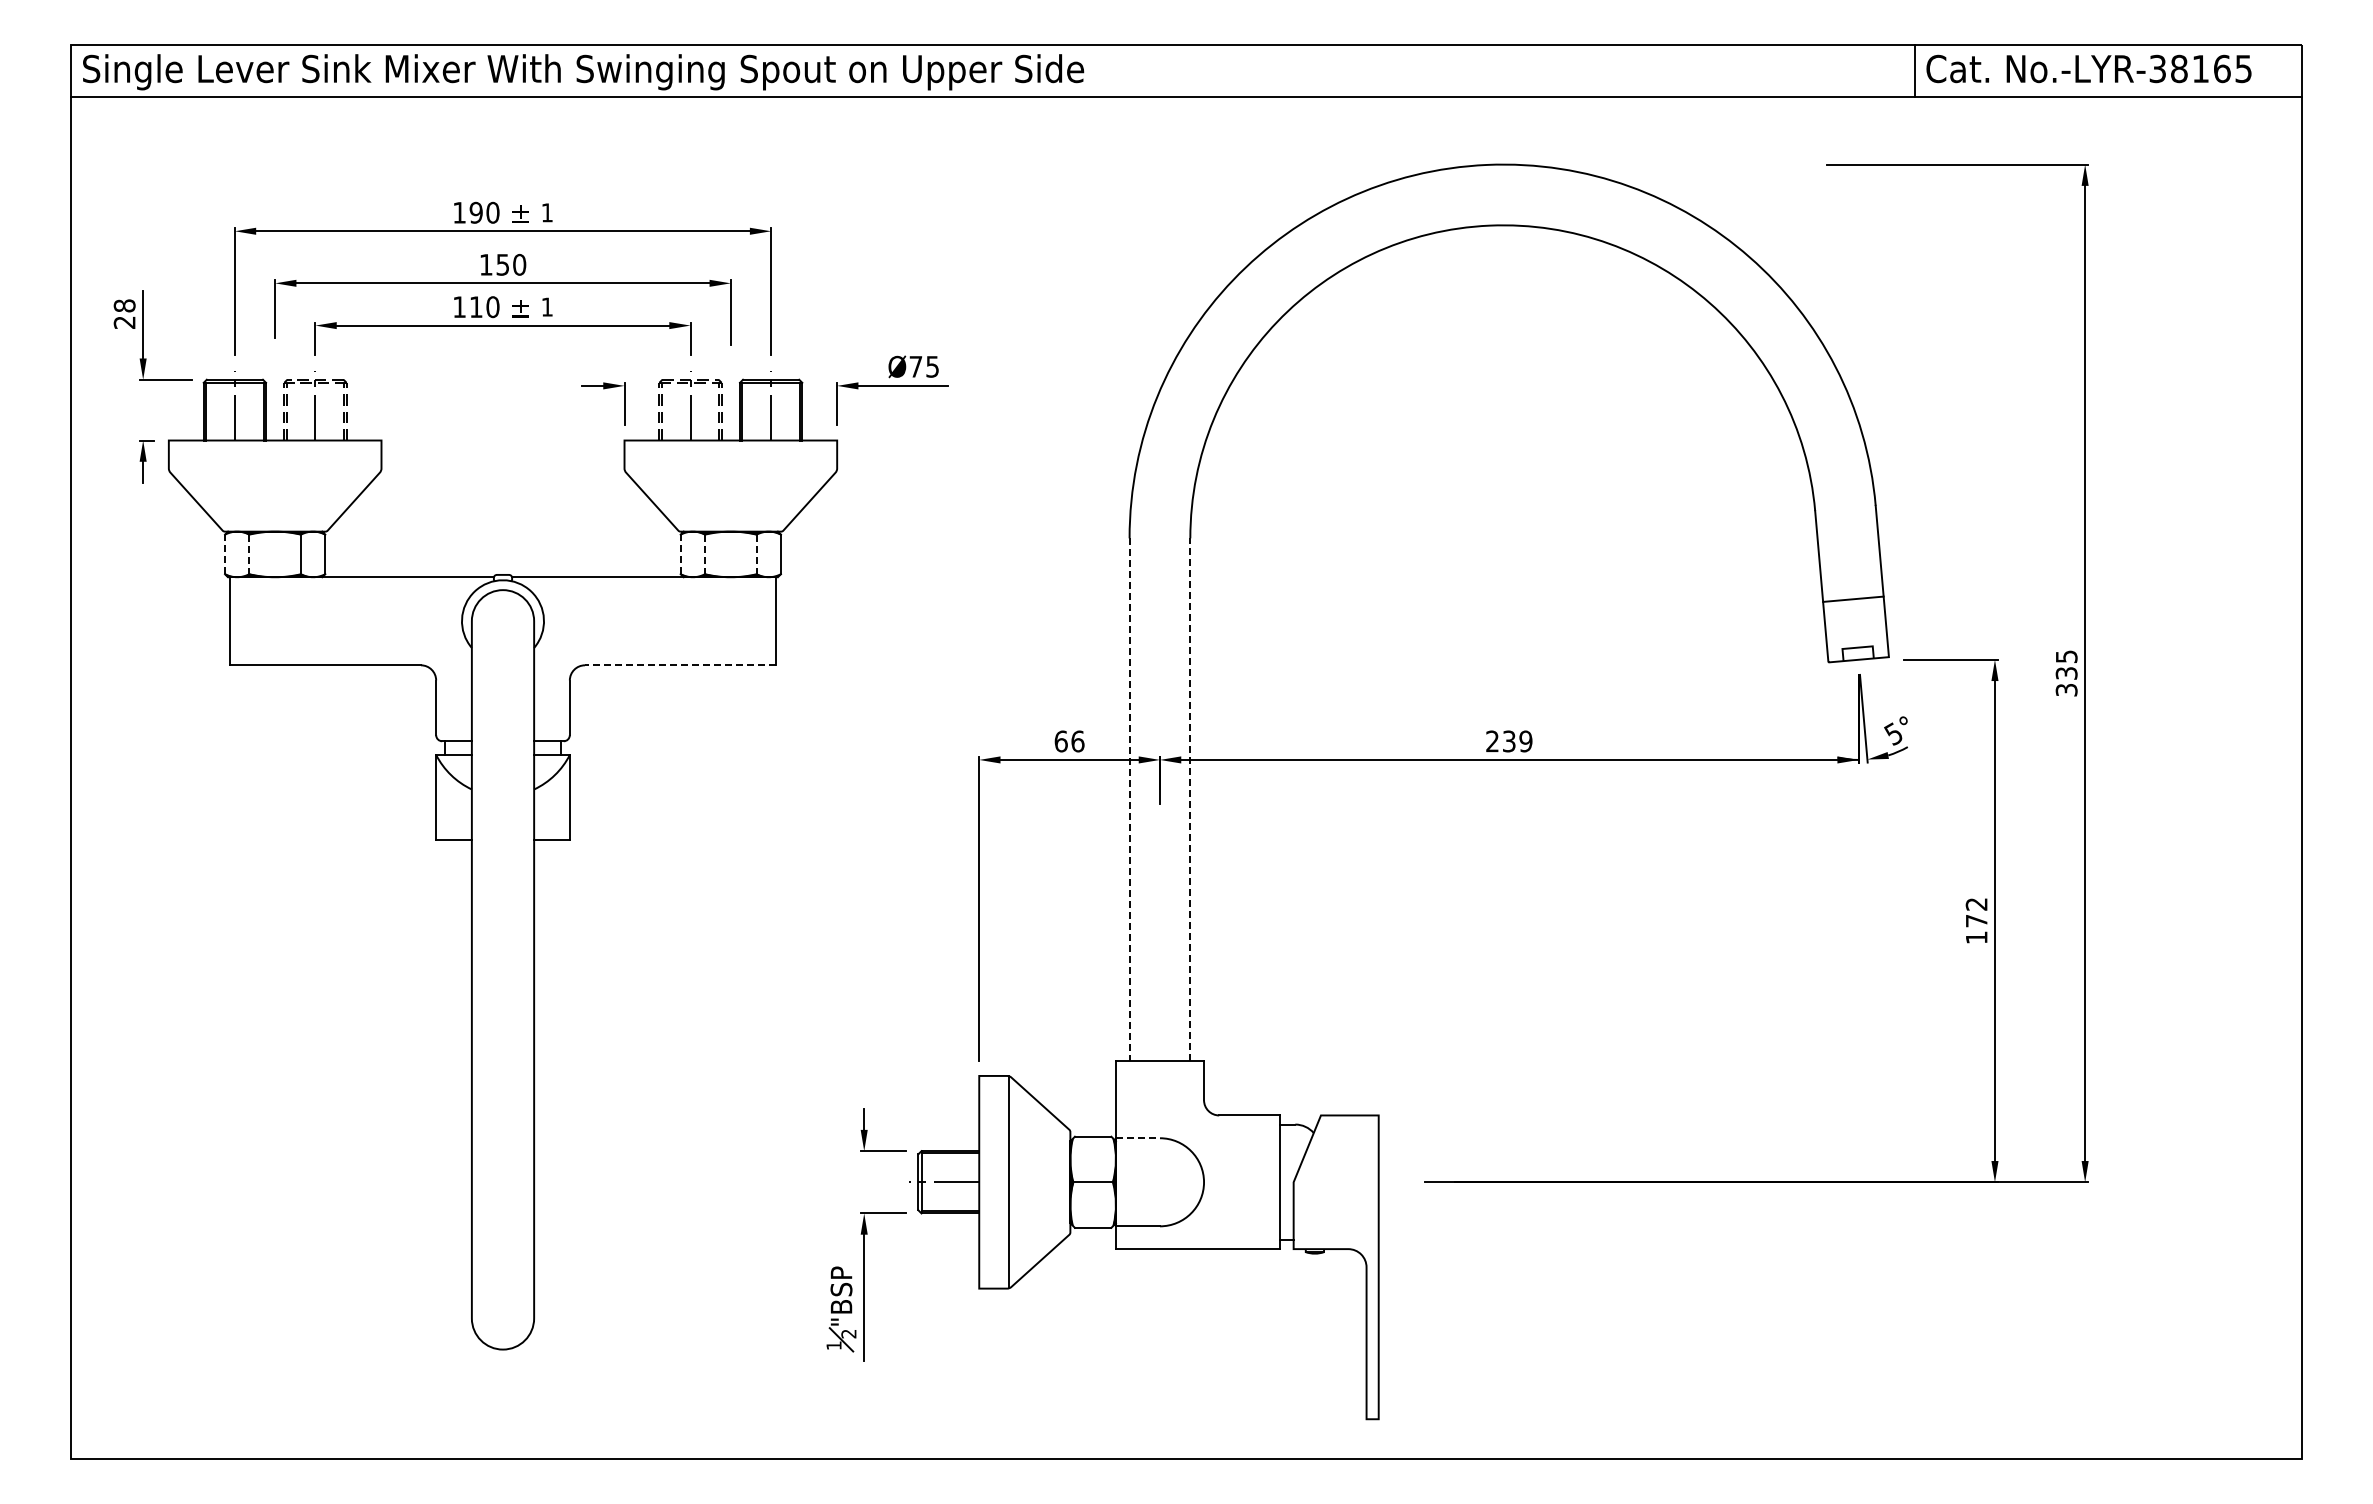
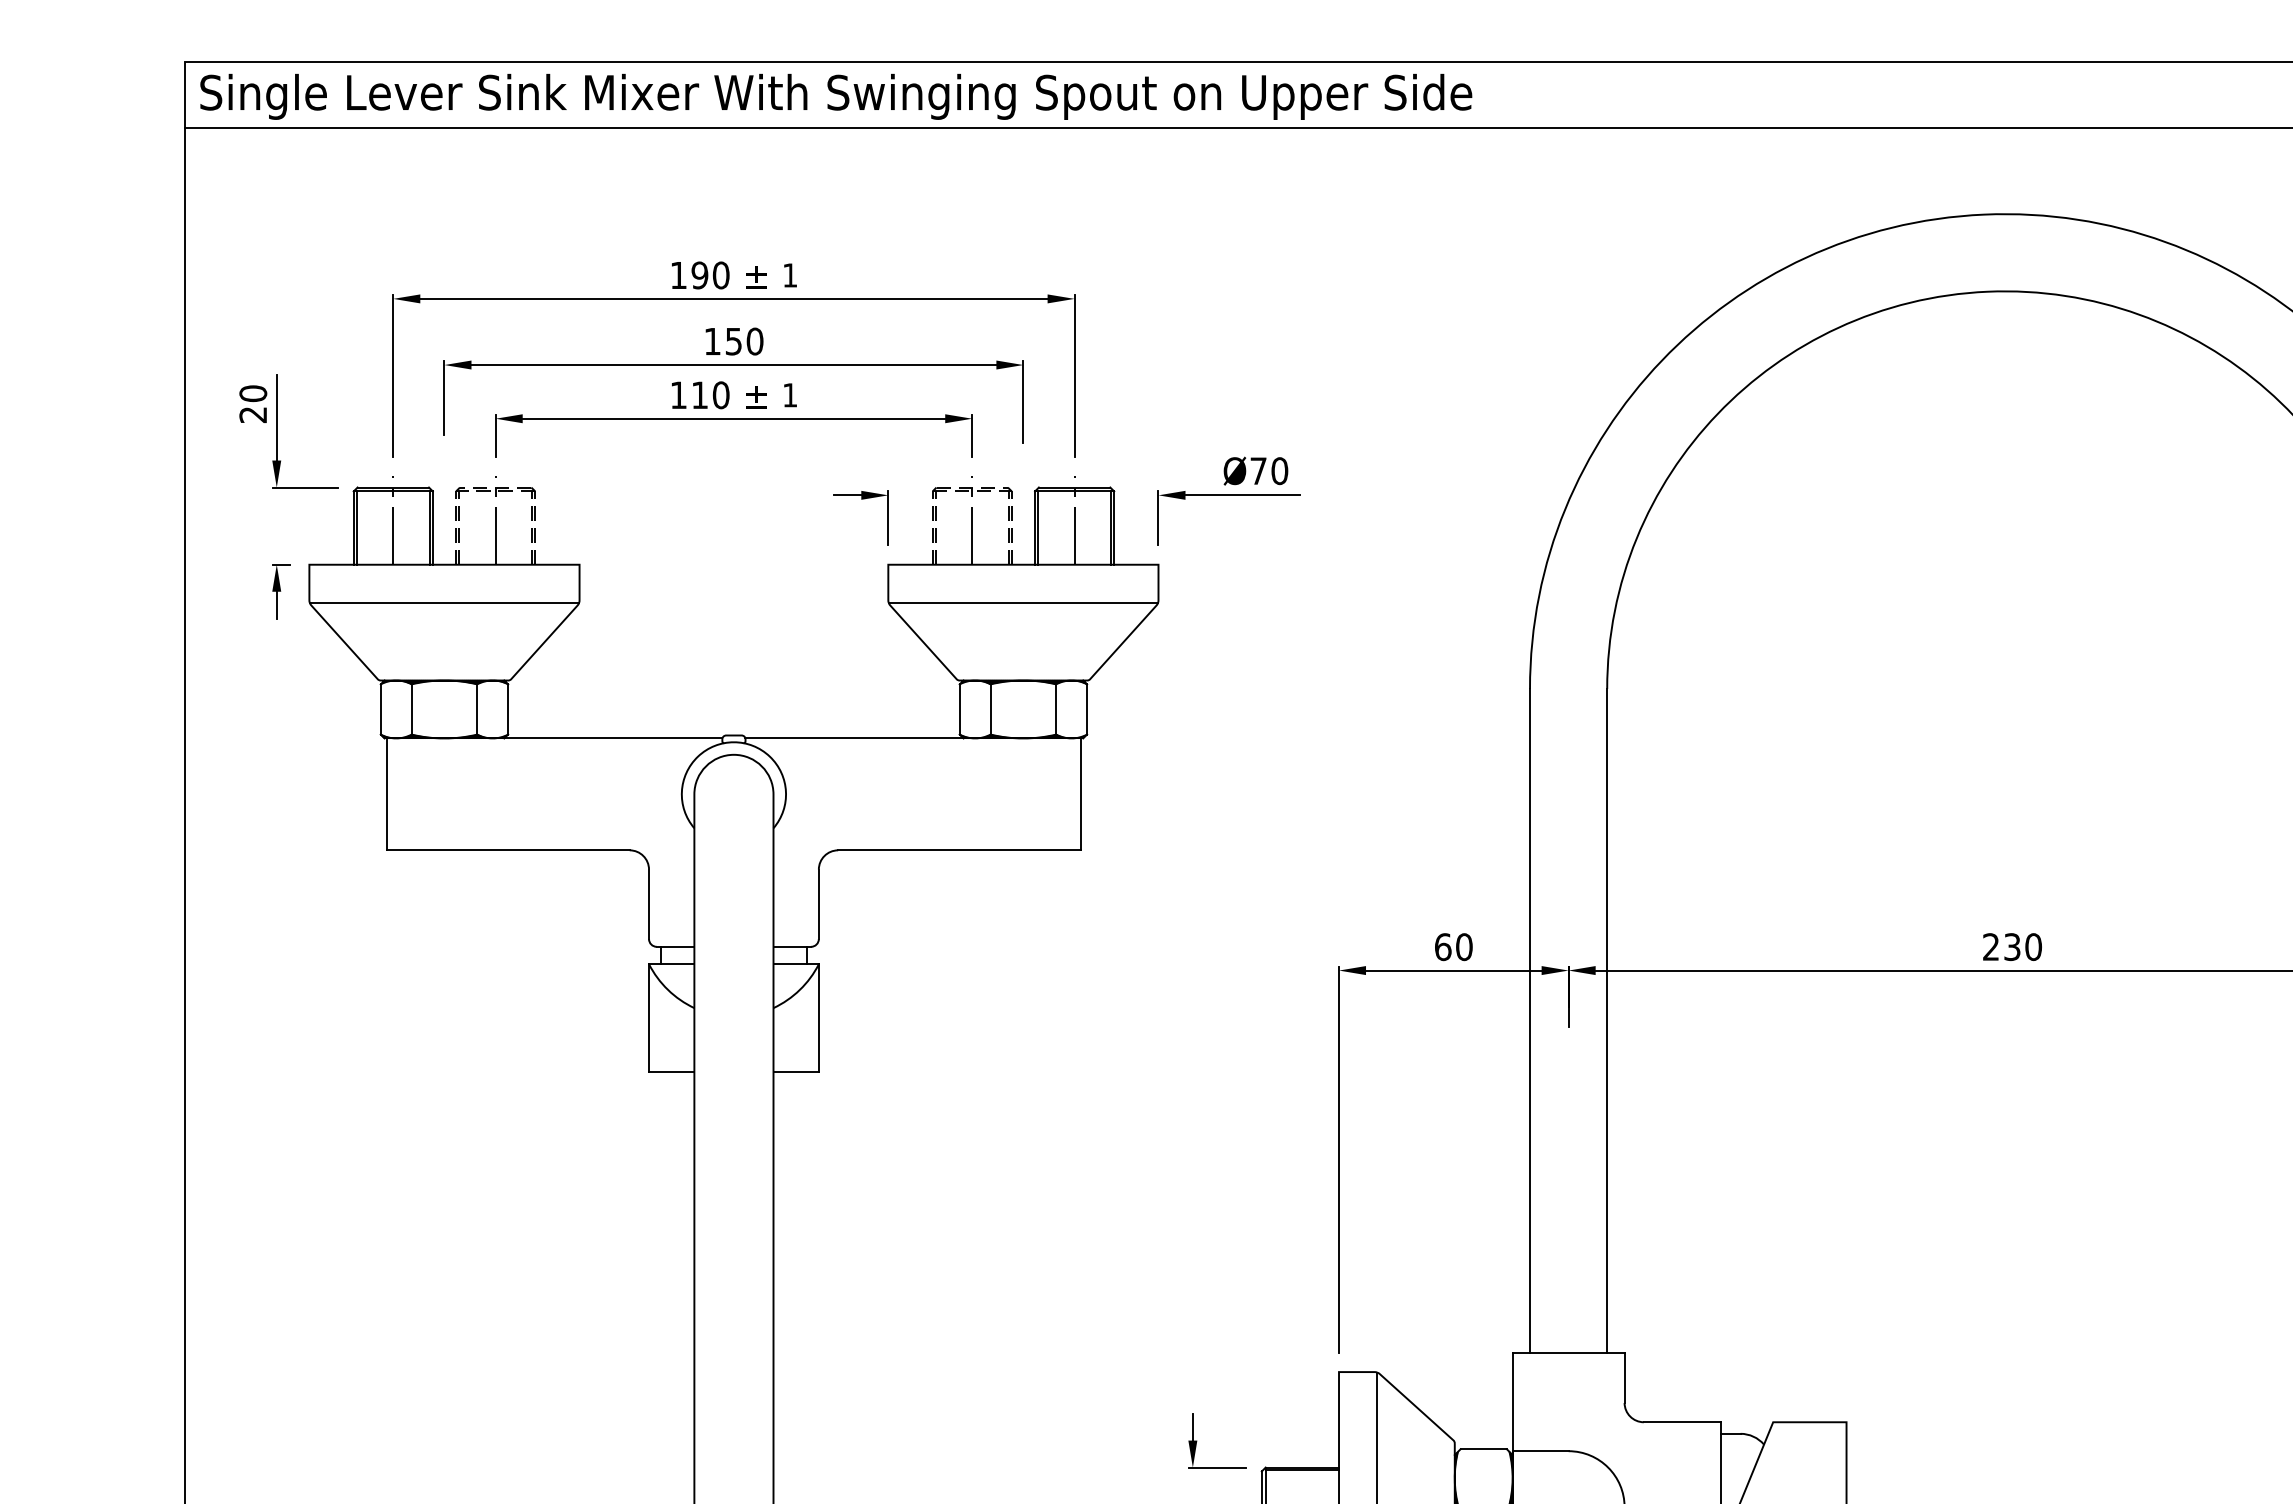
text: (124, 305) -> (253, 393), 28 -> 20
text: (932, 366) -> (1279, 470), Ø75 -> Ø70
line: (275, 470) -> (444, 602), added
line: (730, 470) -> (1022, 602), added
line: (225, 554) -> (381, 709), dashed -> solid
line: (249, 554) -> (411, 709), dashed -> solid
line: (680, 554) -> (959, 709), dashed -> solid
line: (705, 554) -> (991, 709), dashed -> solid
line: (756, 554) -> (1056, 709), dashed -> solid
line: (680, 665) -> (959, 850), dashed -> solid
text: (1077, 741) -> (1463, 947), 66 -> 60
text: (1525, 741) -> (2033, 947), 239 -> 230
line: (1190, 799) -> (1607, 1020), dashed -> solid
line: (1129, 800) -> (1529, 1022), dashed -> solid
line: (1138, 1138) -> (1541, 1451), dashed -> solid

